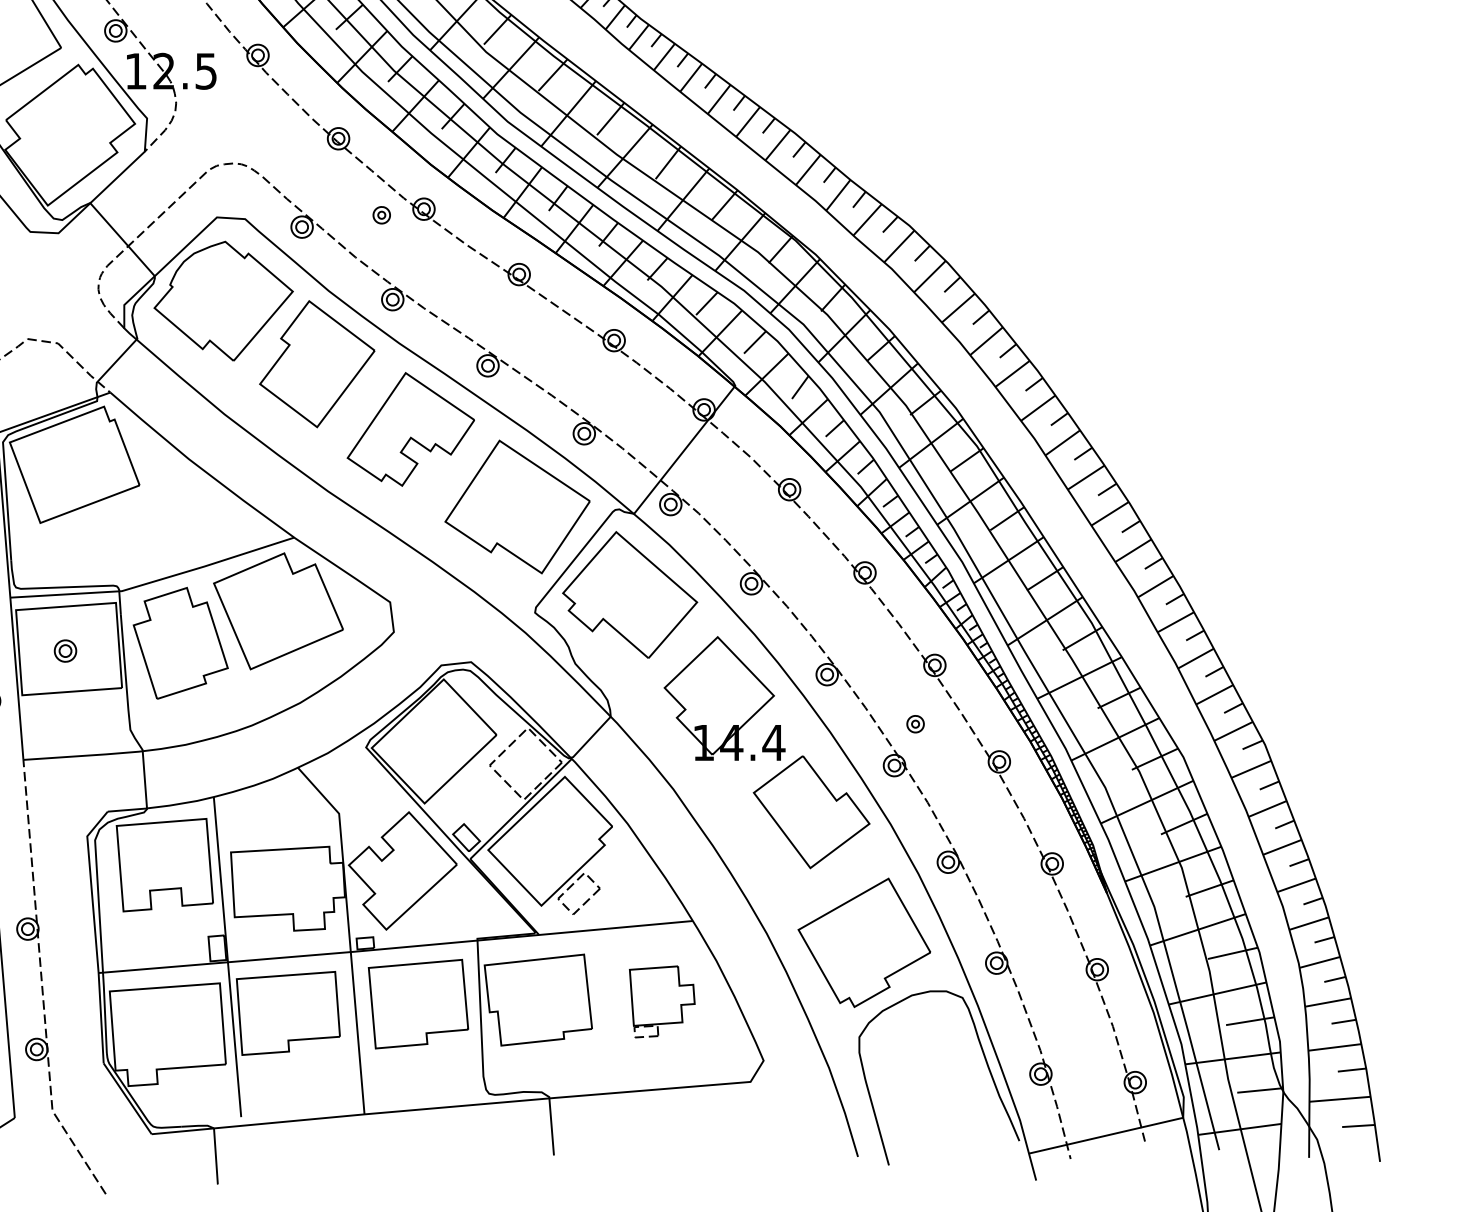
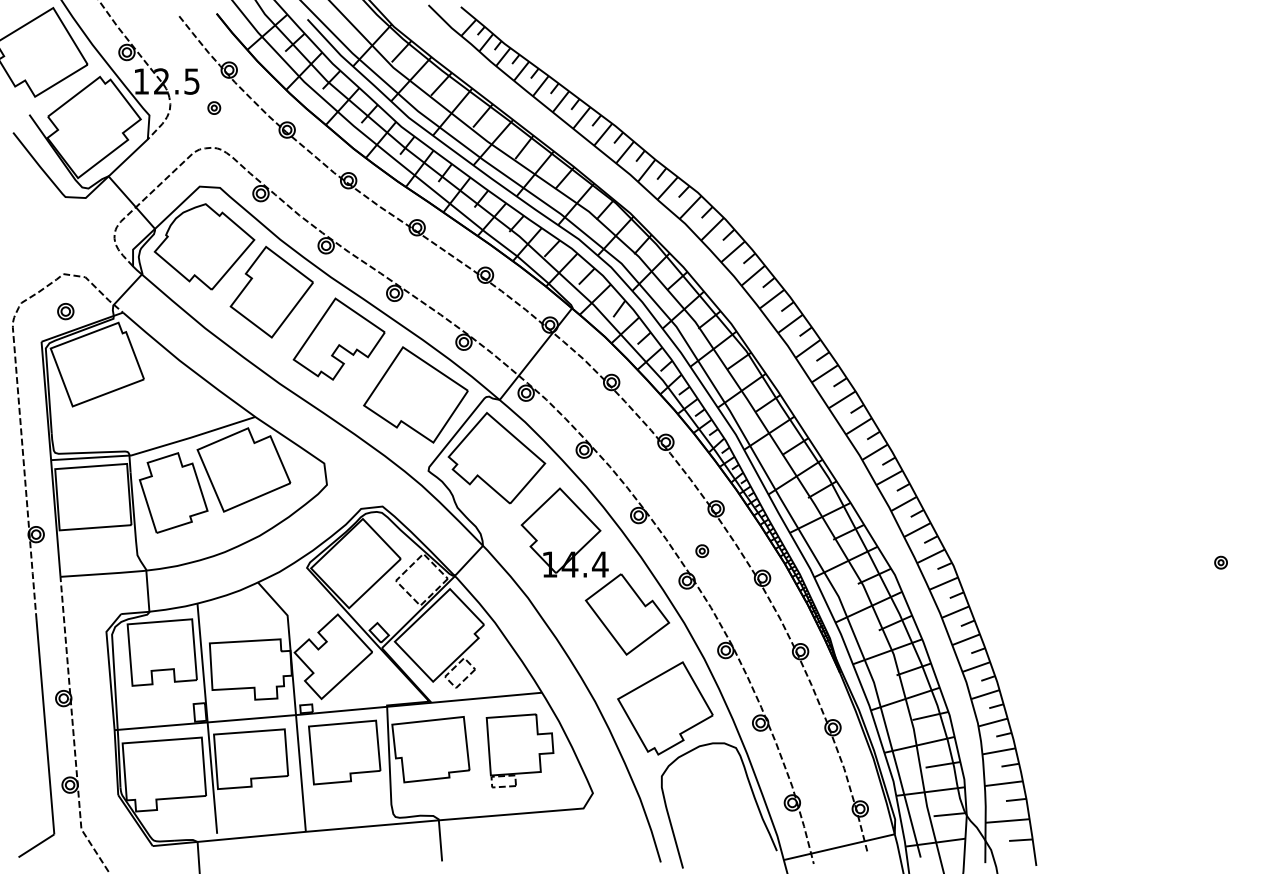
part: (382, 214) -> (214, 107), moved
part: (65, 650) -> (65, 311), moved
part: (661, 1001) -> (519, 750), size x1.43

